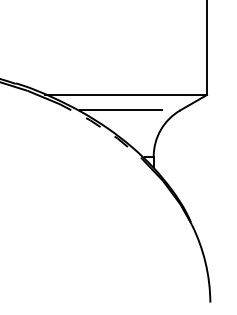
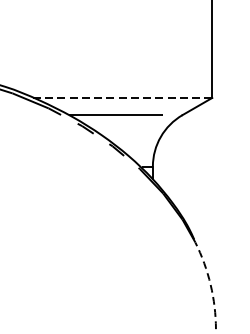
line: (126, 94) -> (122, 97), solid -> dashed
arc: (205, 262) -> (210, 284), solid -> dashed

